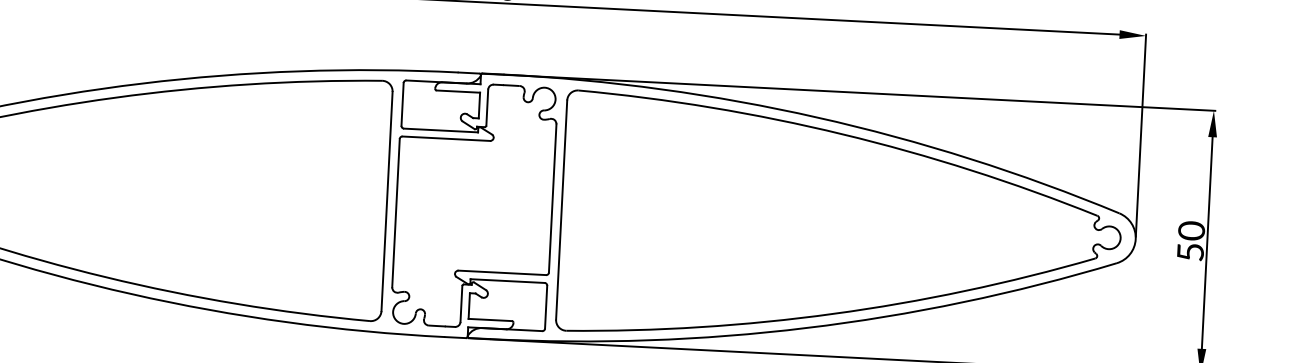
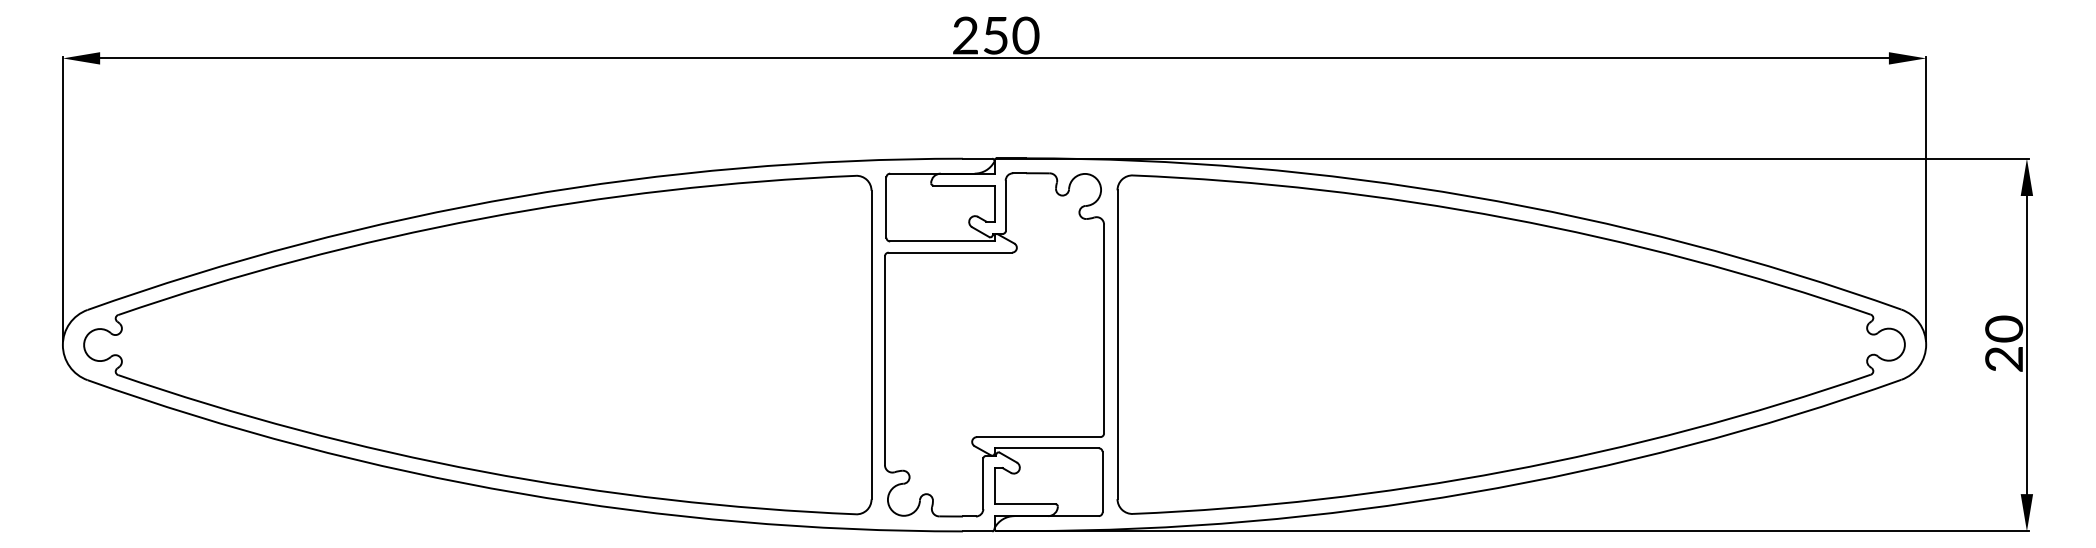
text: (1190, 252) -> (2004, 359), 50 -> 20

